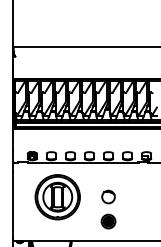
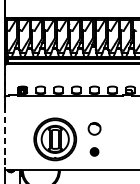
part: (57, 197) -> (55, 139), moved
line: (13, 206) -> (5, 137), solid -> dashed
part: (108, 221) -> (94, 151), size x0.6

